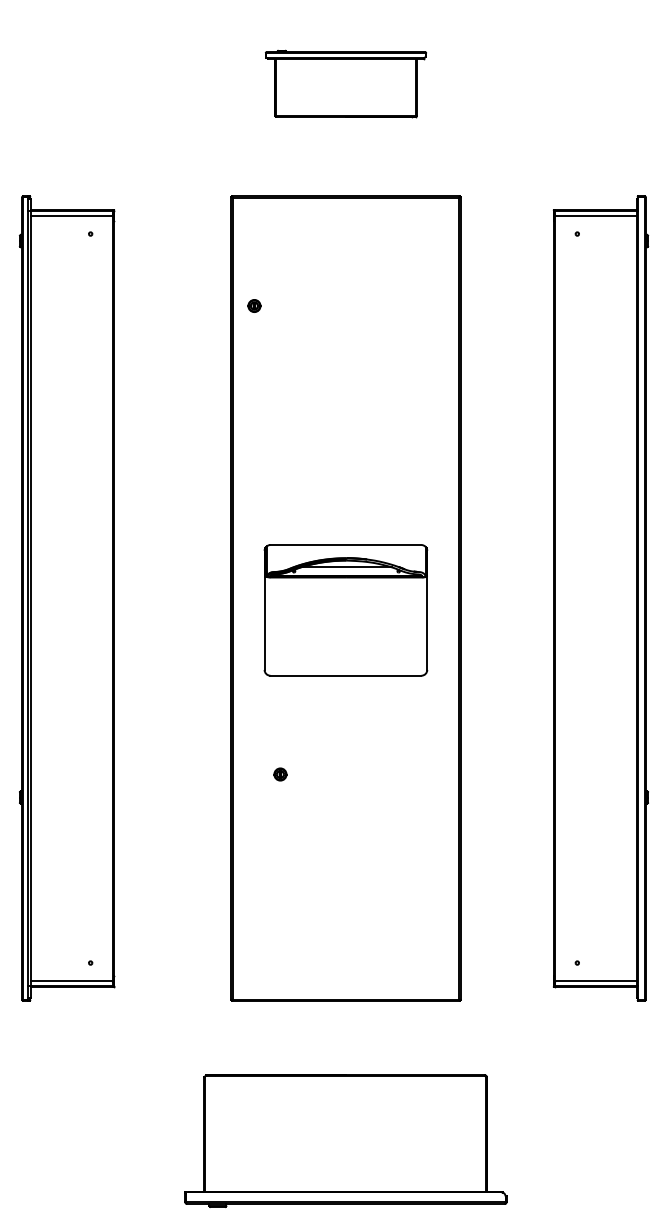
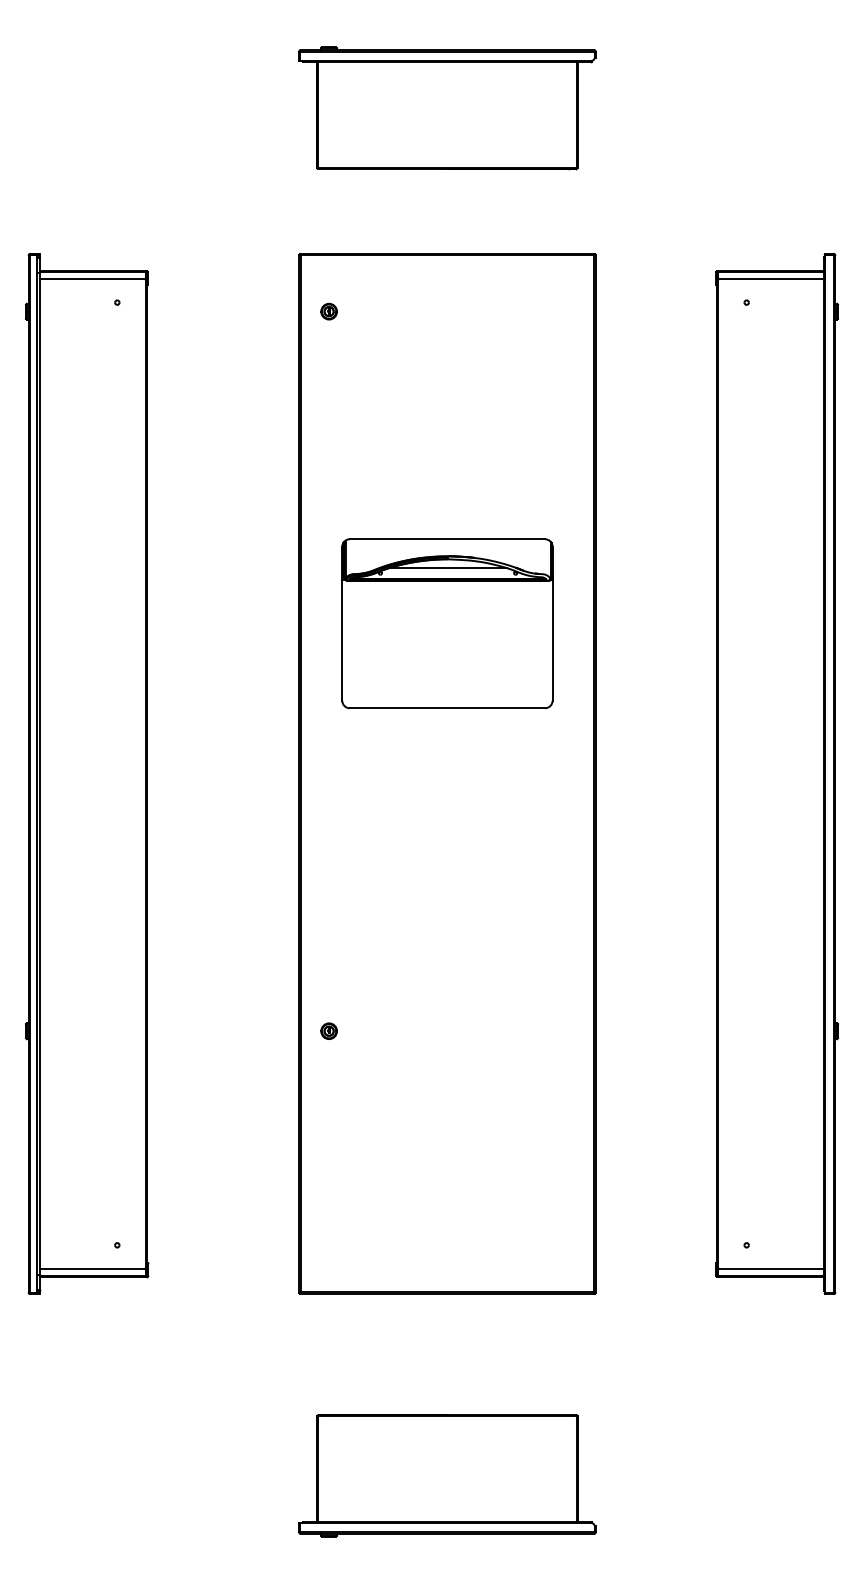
part: (345, 83) -> (446, 107), size x1.43
part: (254, 305) -> (329, 310), moved
part: (345, 610) -> (446, 623), moved
part: (280, 774) -> (329, 1031), moved
part: (345, 1141) -> (446, 1476), size x0.71

